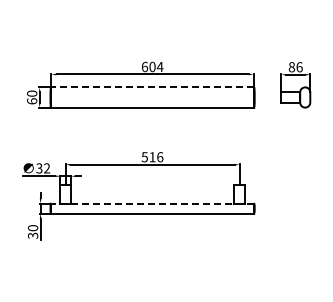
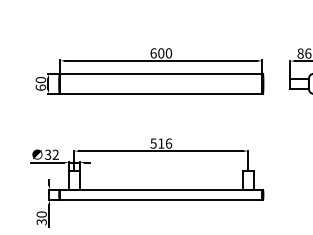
text: (159, 66) -> (168, 52), 604 -> 600
line: (152, 87) -> (161, 73), dashed -> solid
line: (152, 203) -> (161, 189), dashed -> solid

